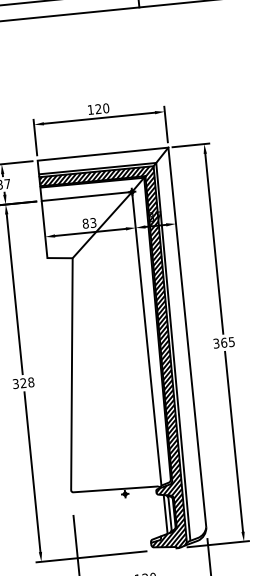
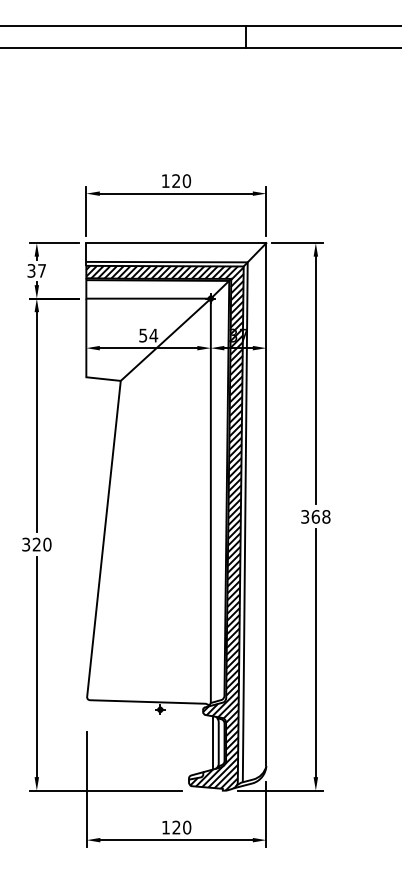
text: (89, 223) -> (148, 335), 83 -> 54
text: (231, 341) -> (326, 516), 365 -> 368
text: (31, 382) -> (47, 544), 328 -> 320

